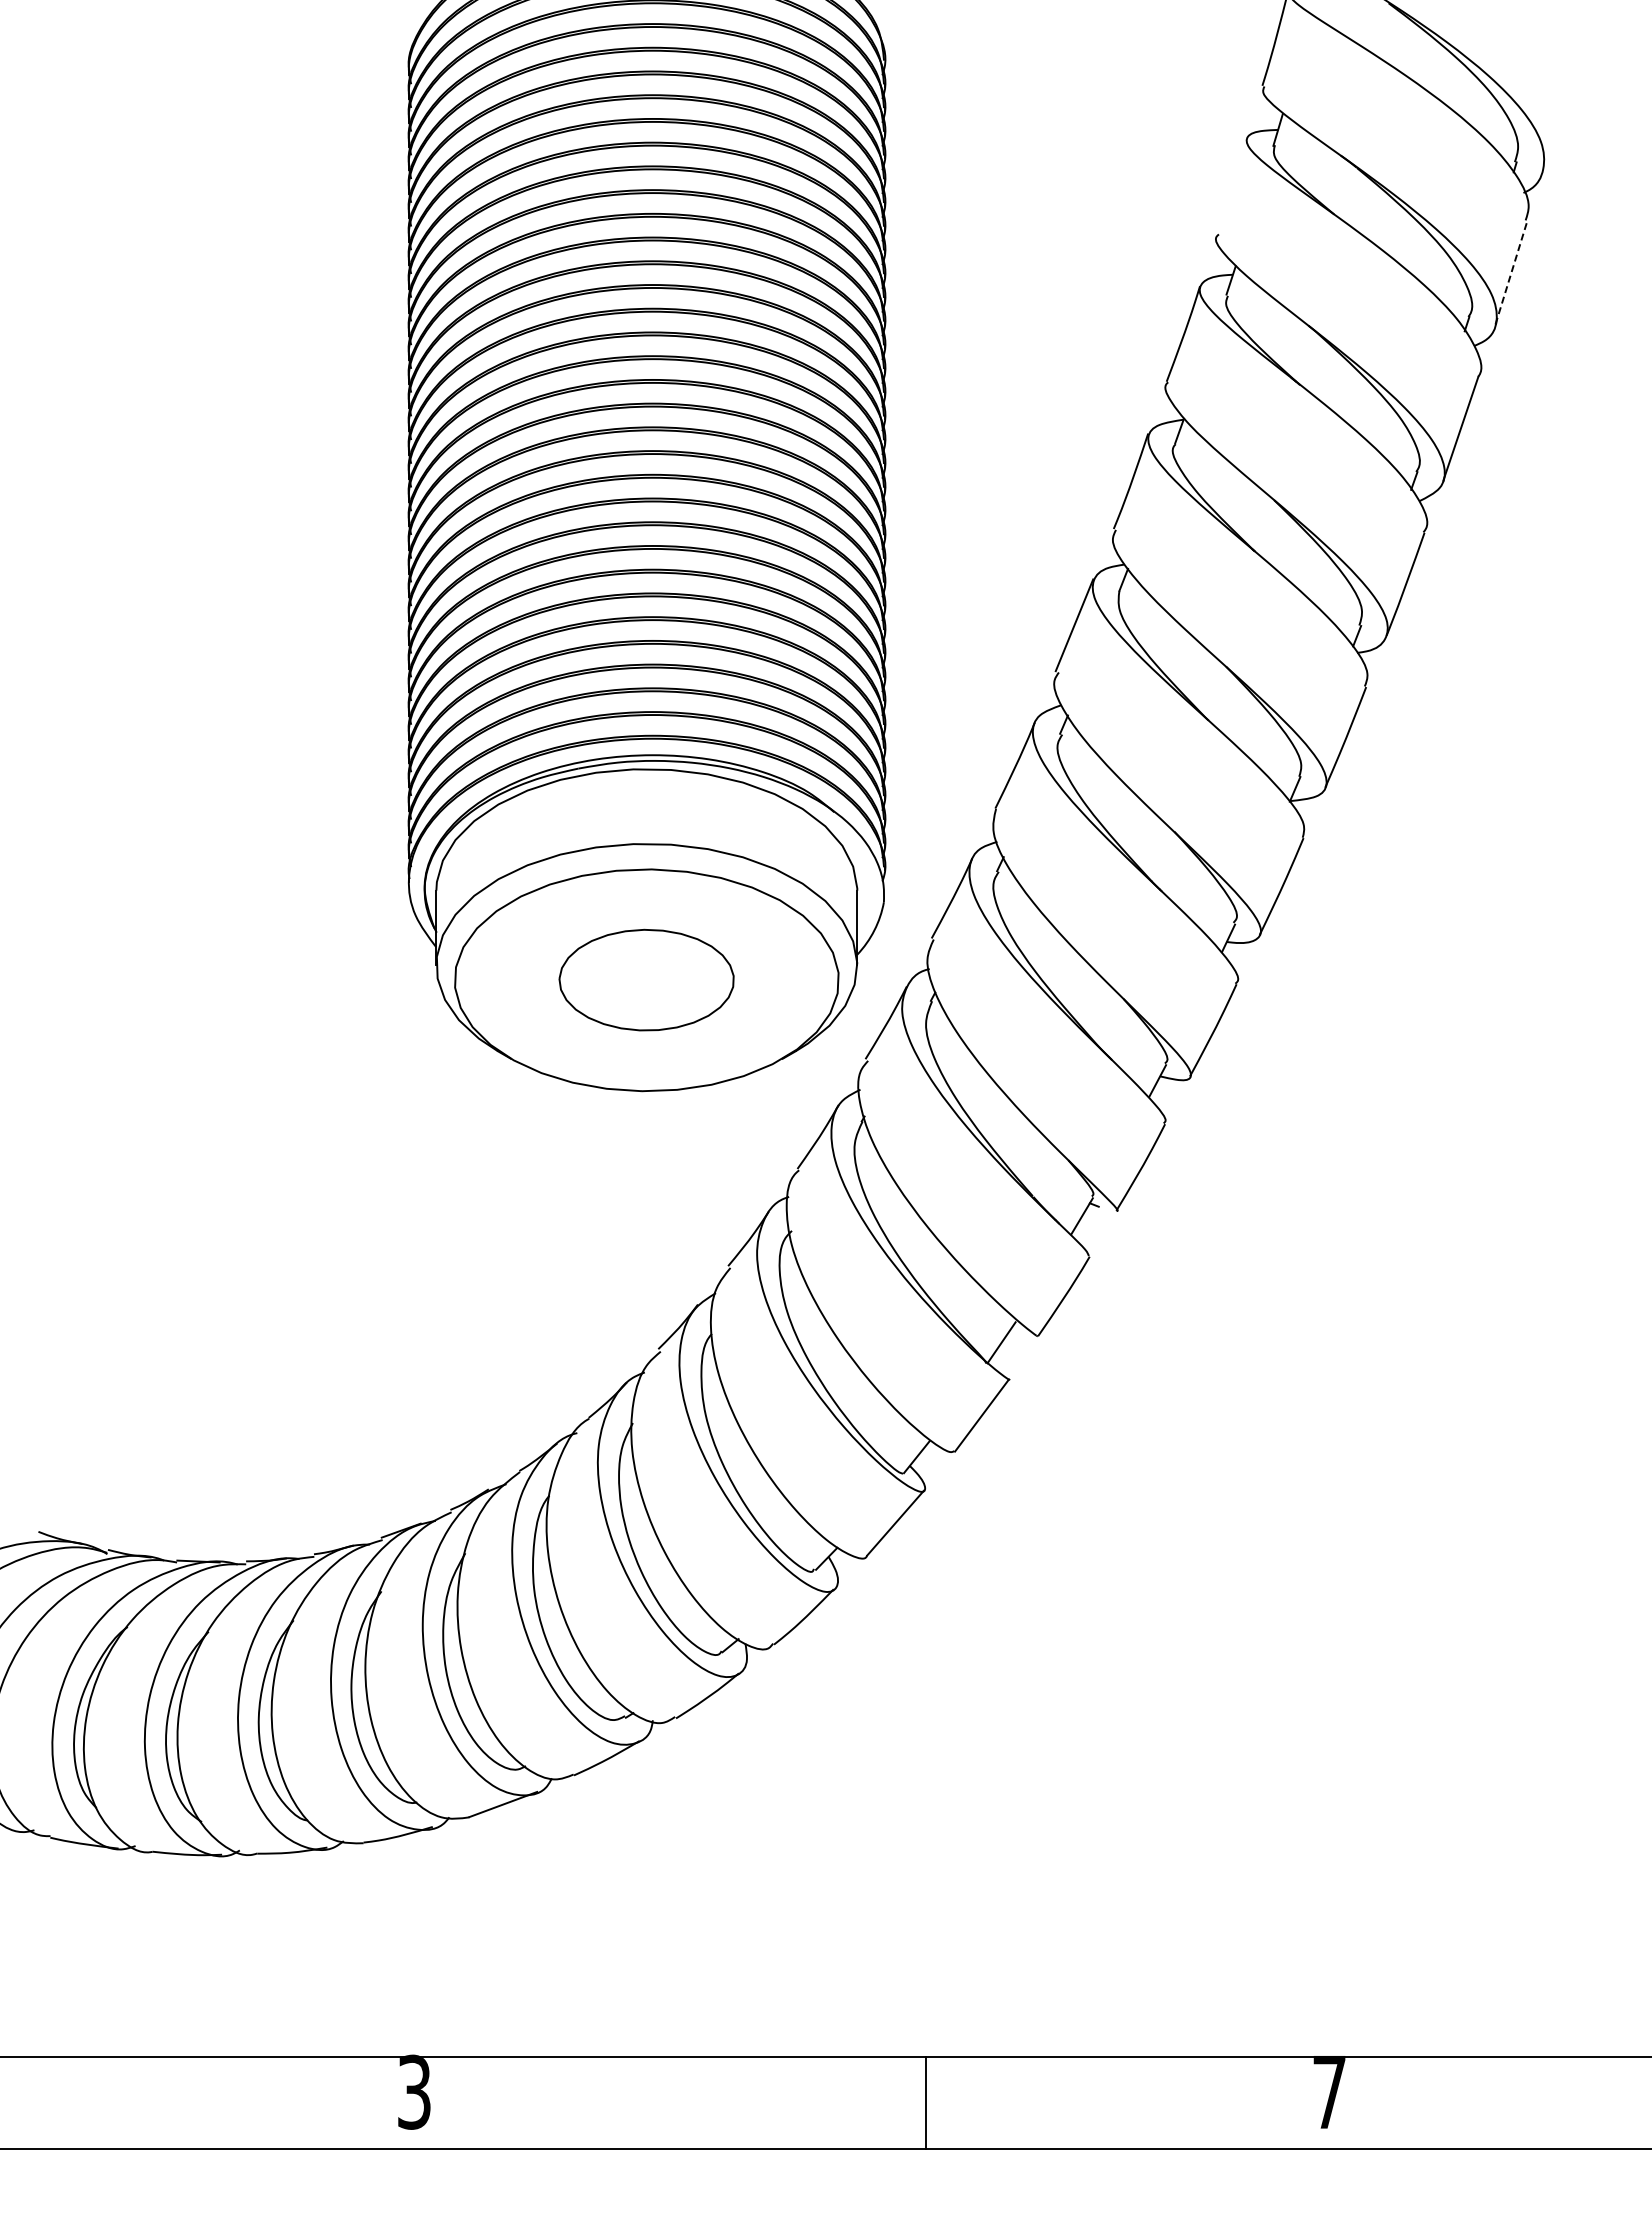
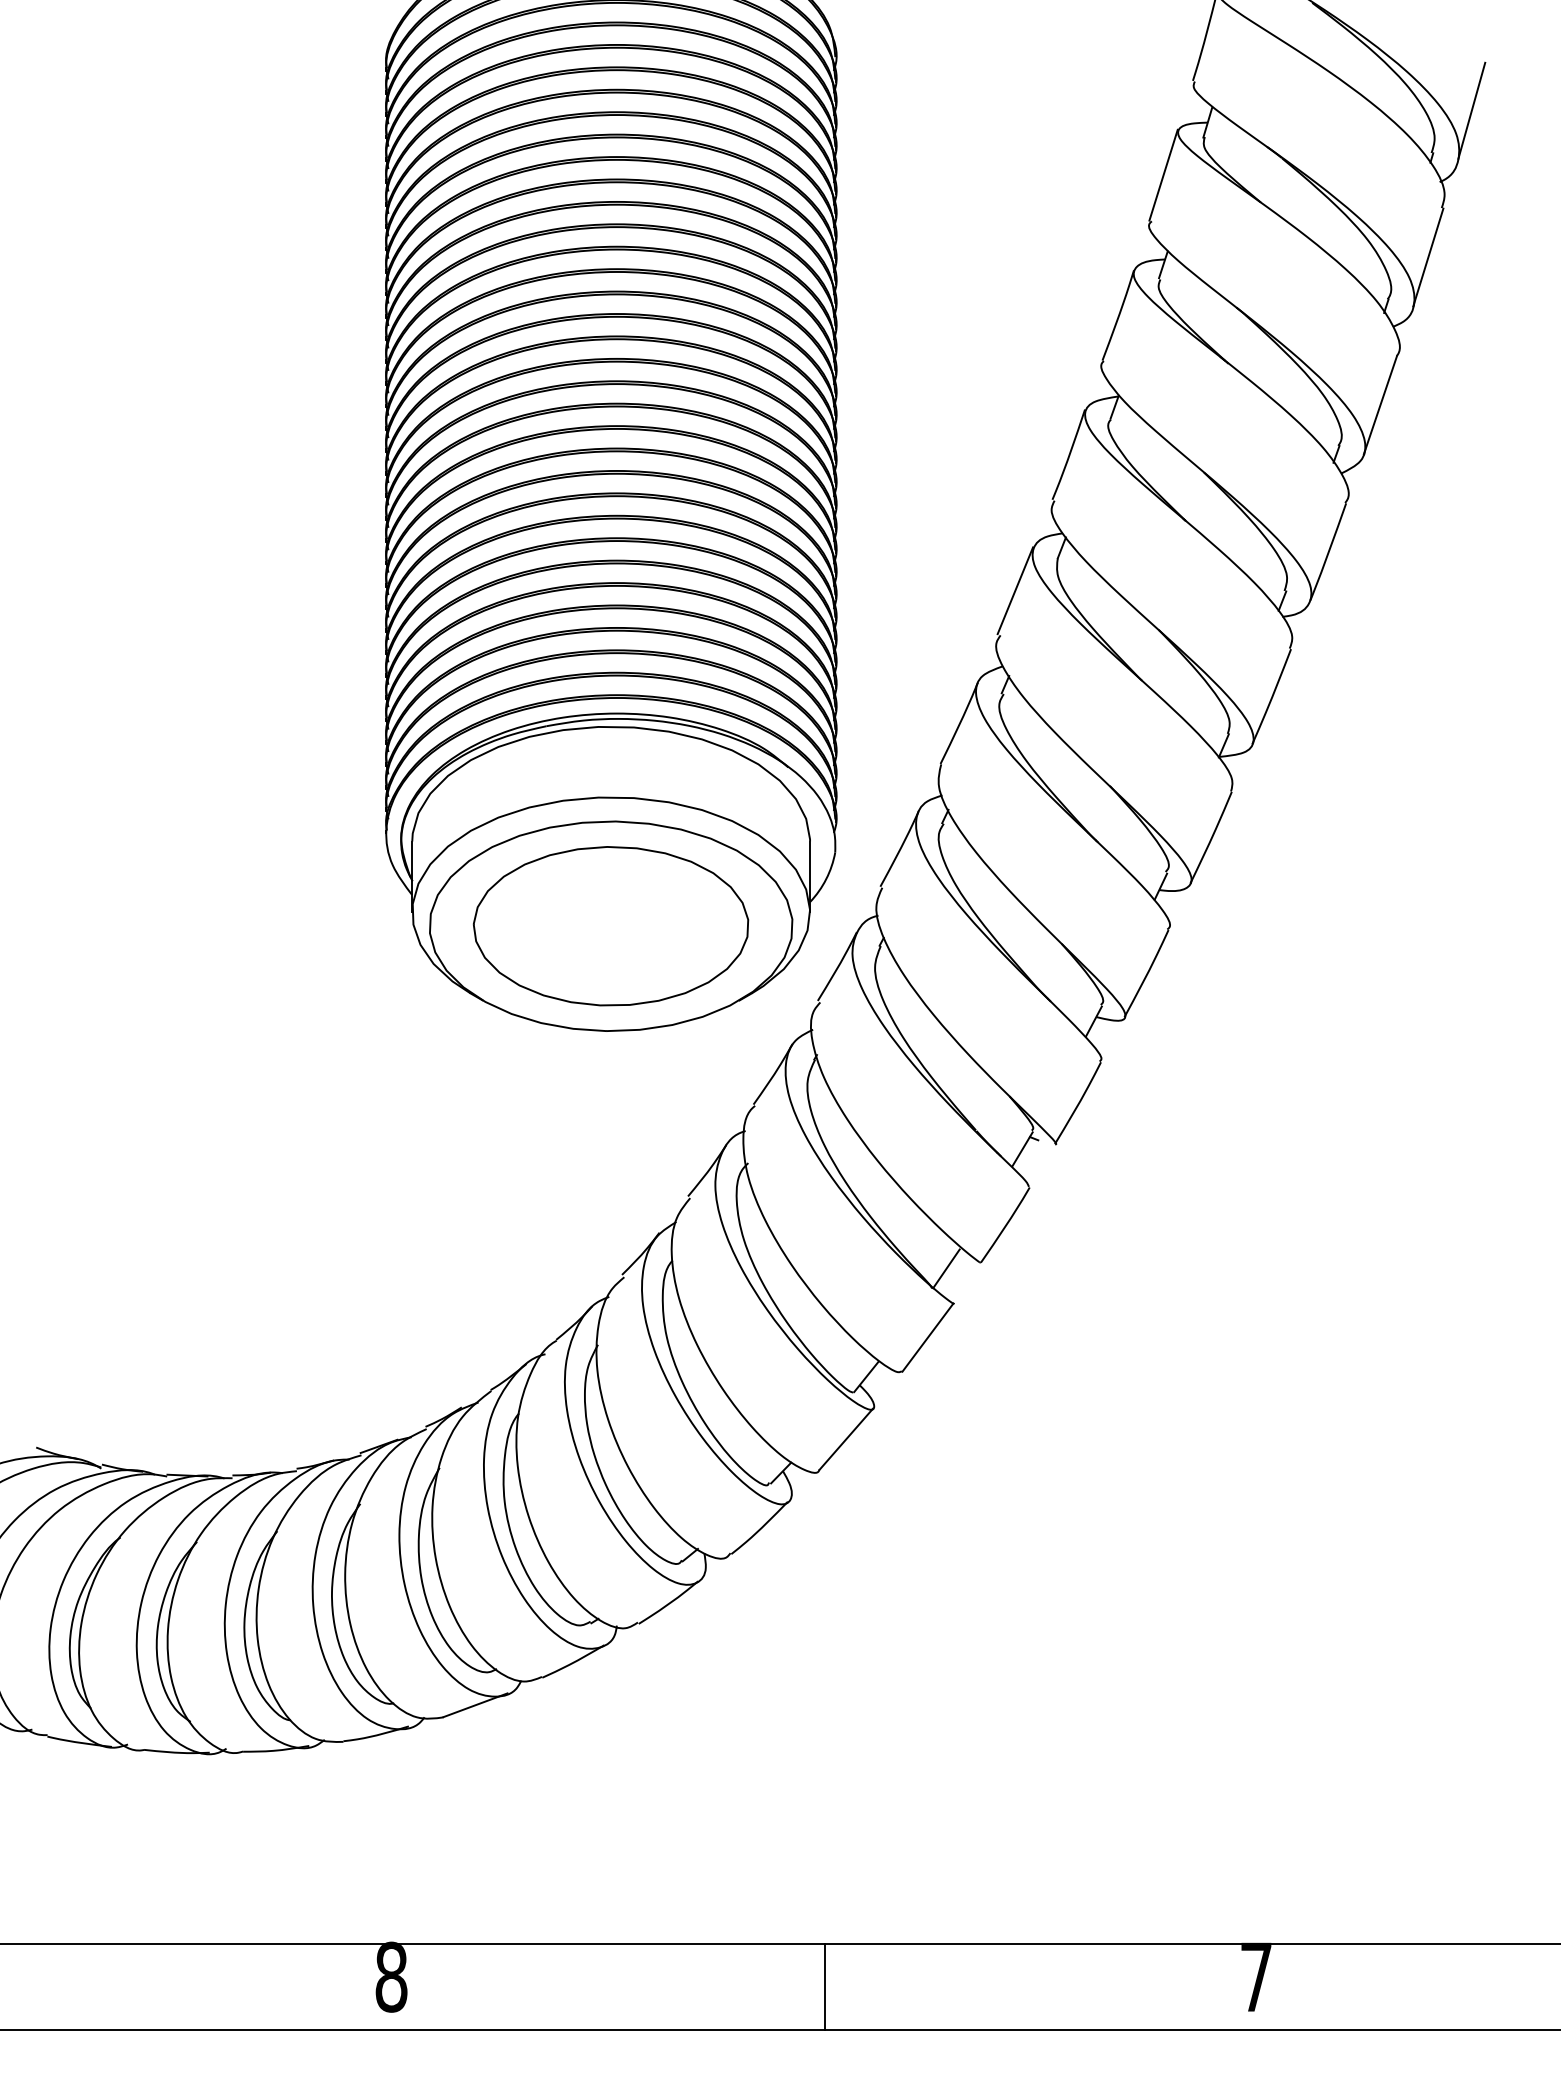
line: (1557, 117) -> (1471, 110), added
line: (1231, 185) -> (1163, 175), added
line: (1511, 272) -> (1428, 257), dashed -> solid
part: (646, 979) -> (610, 925), size x1.67
text: (414, 2091) -> (391, 1976), 3 -> 8
line: (925, 2102) -> (824, 1986), moved

